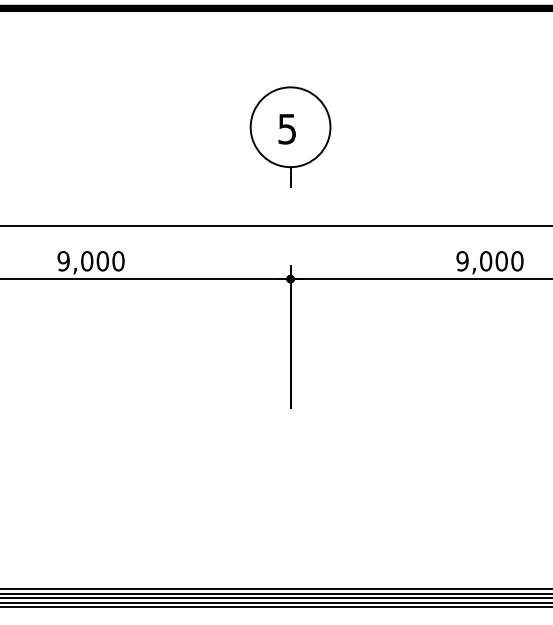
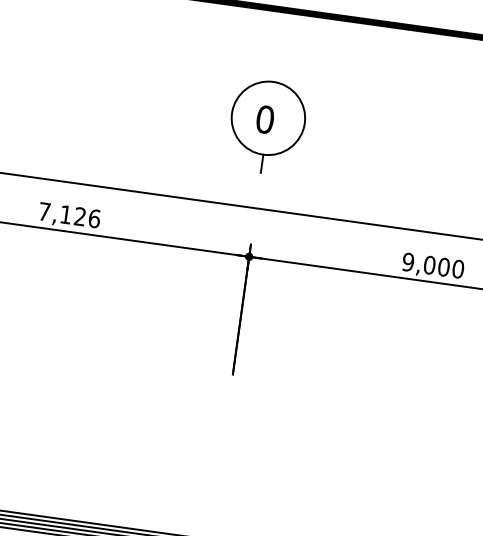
text: (287, 128) -> (265, 119), 5 -> 0
text: (90, 261) -> (69, 215), 9,000 -> 7,126

